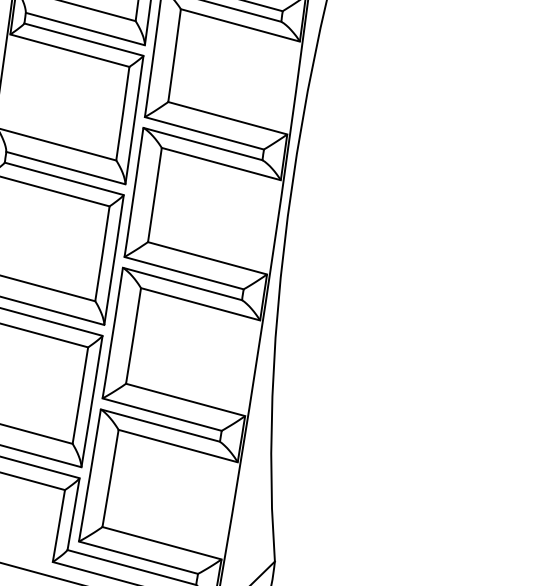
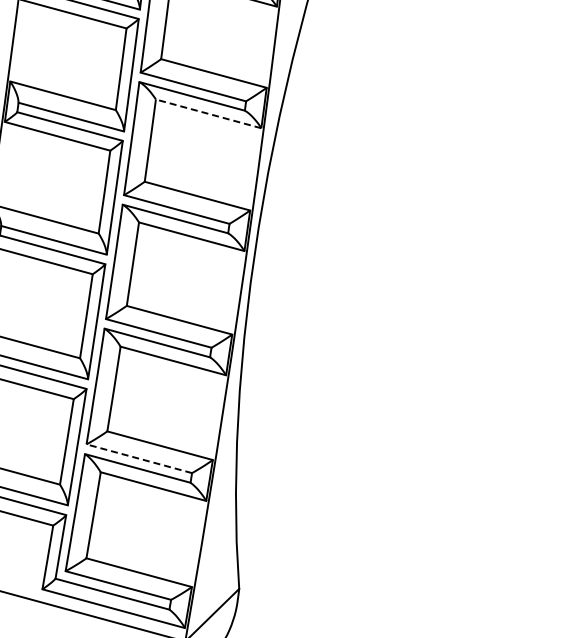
line: (240, 24) -> (208, 113), solid -> dashed
line: (162, 414) -> (139, 458), solid -> dashed

